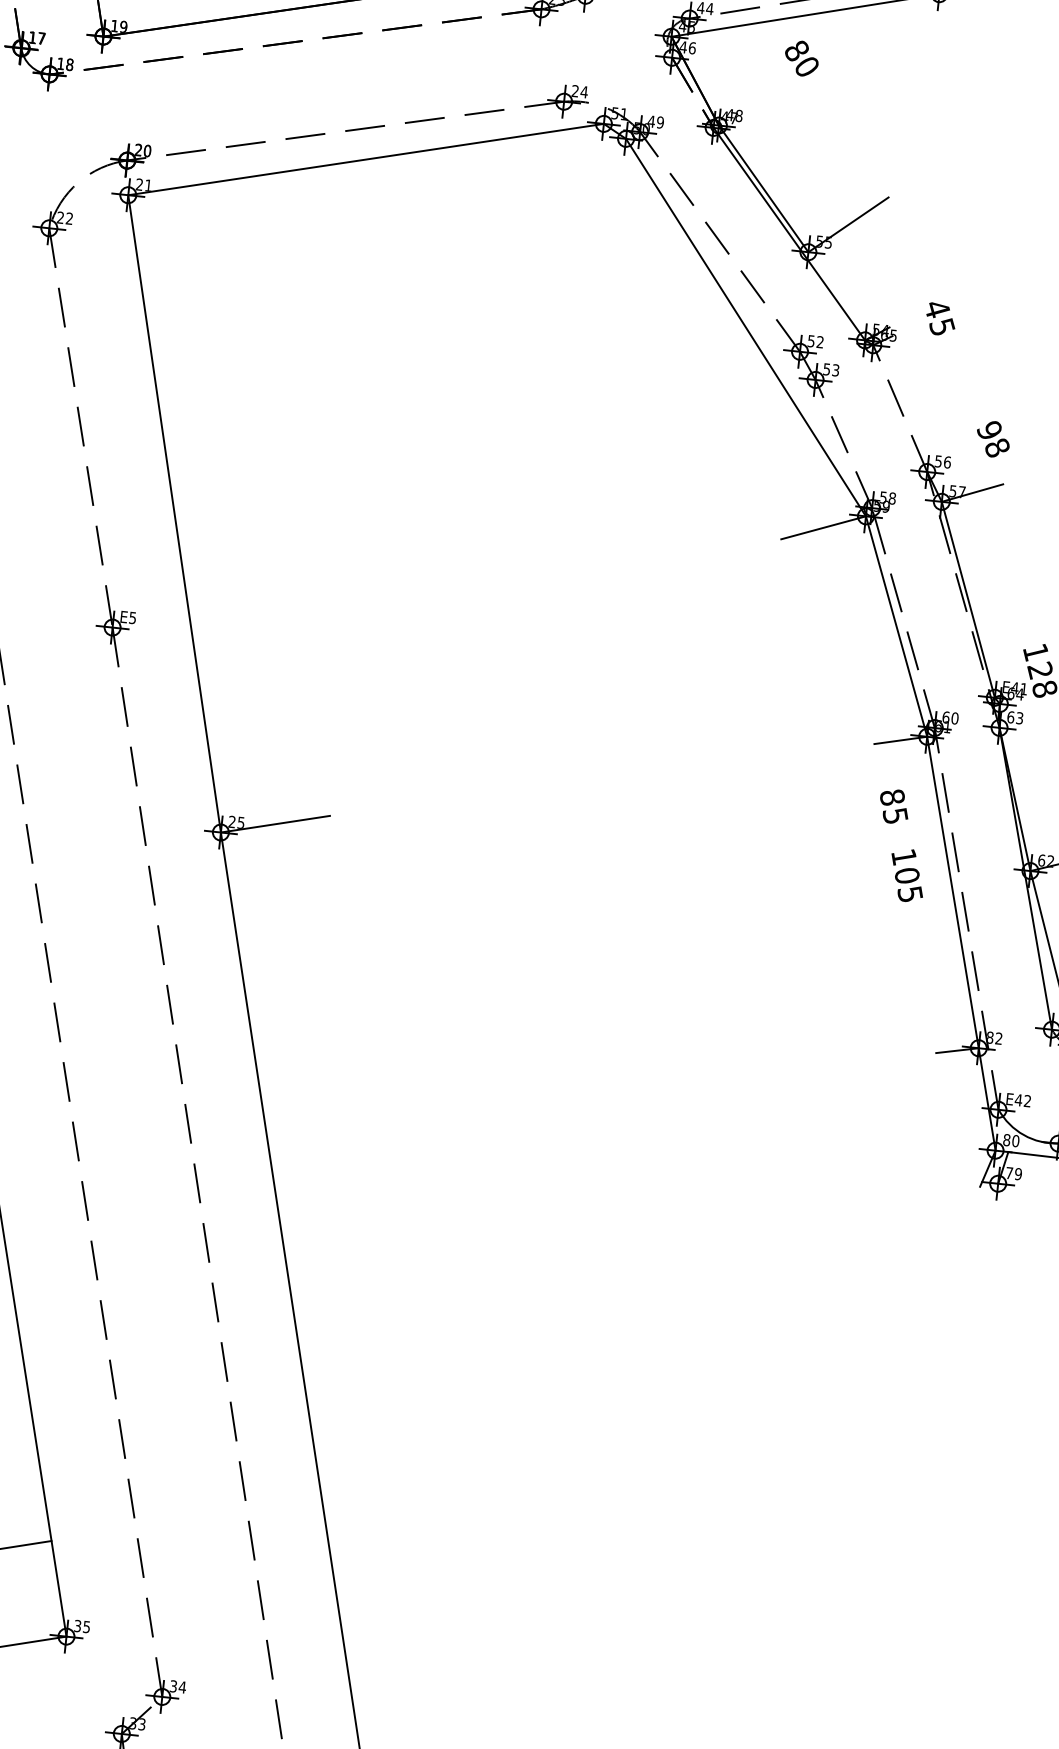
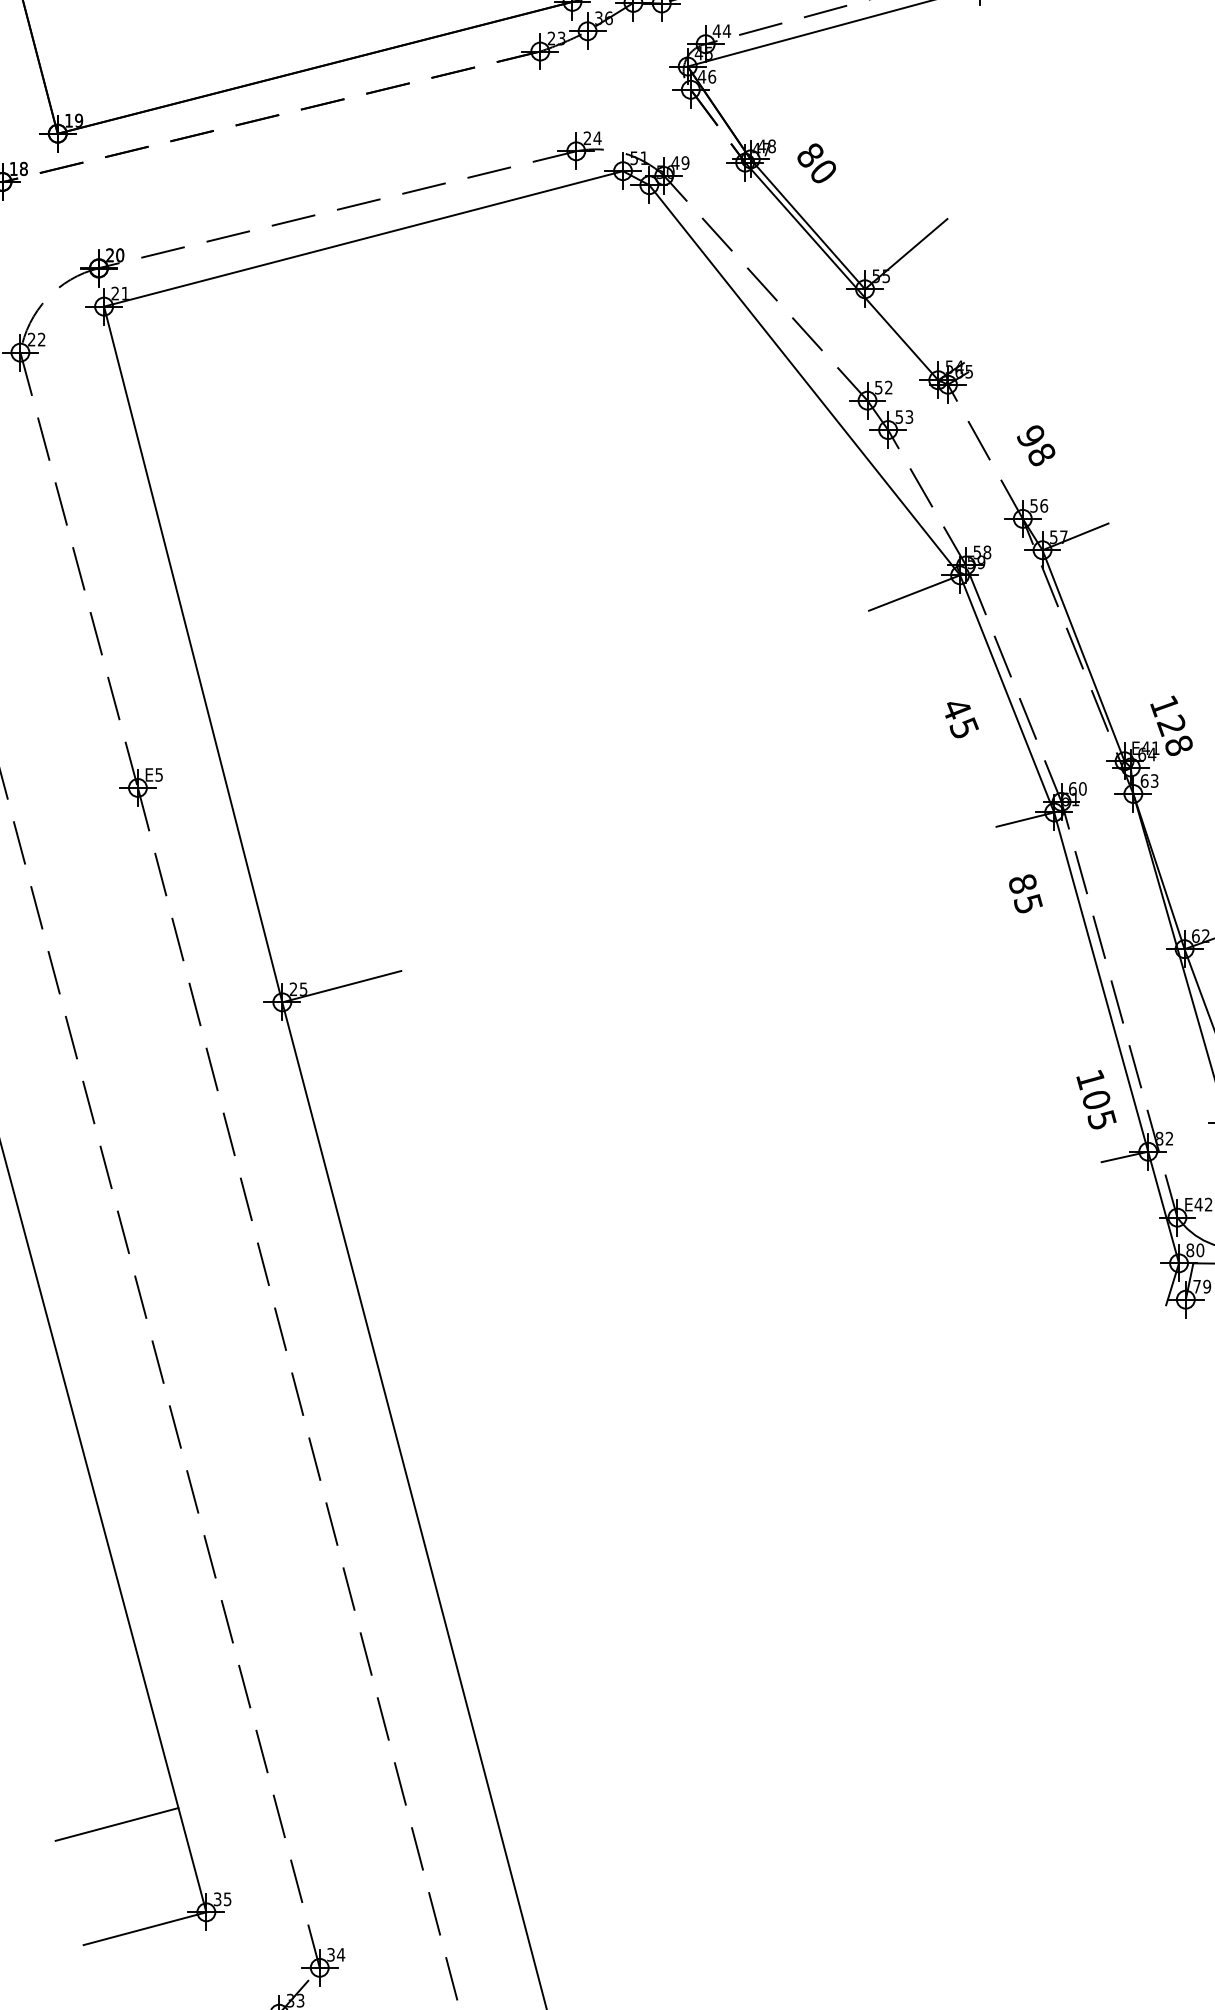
text: (801, 58) -> (816, 163), moved
text: (940, 319) -> (961, 720), moved
text: (993, 439) -> (1036, 445), moved
text: (907, 875) -> (1096, 1099), moved

